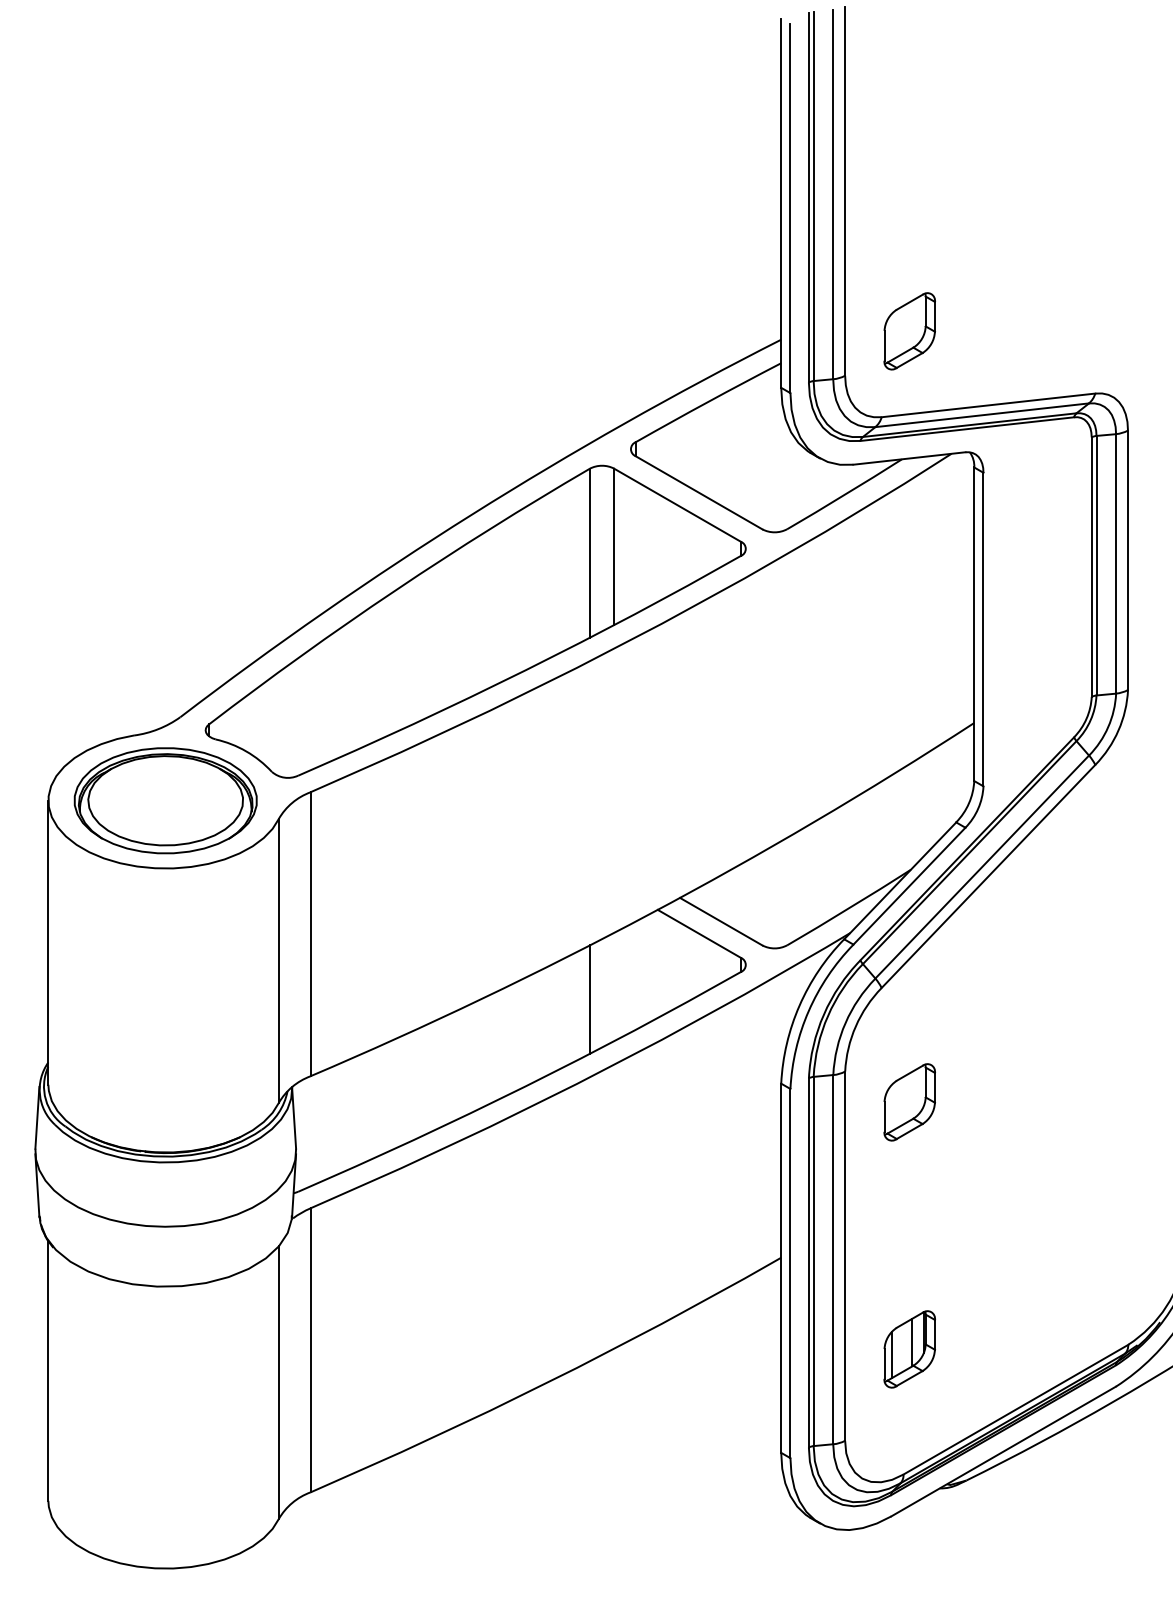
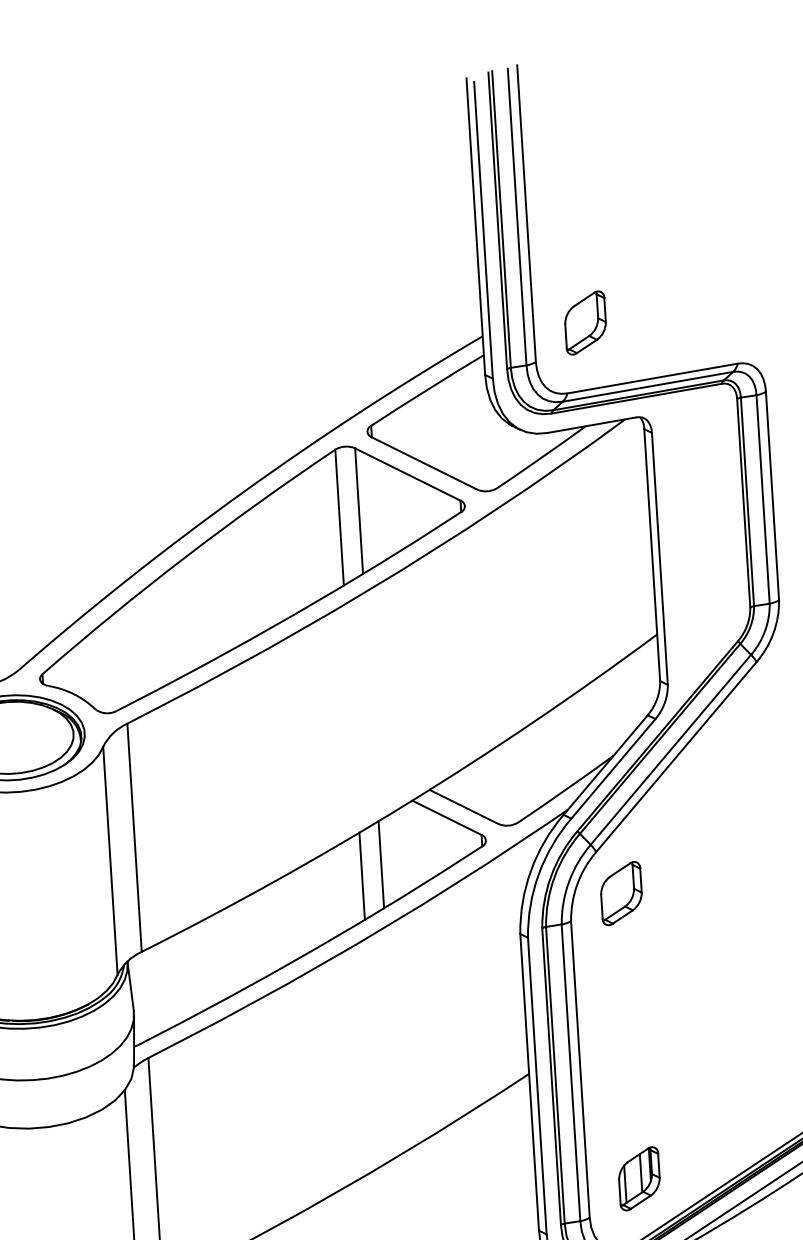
line: (614, 986) -> (381, 864), added
part: (909, 1102) -> (621, 893), moved
part: (909, 1349) -> (639, 1178), moved

